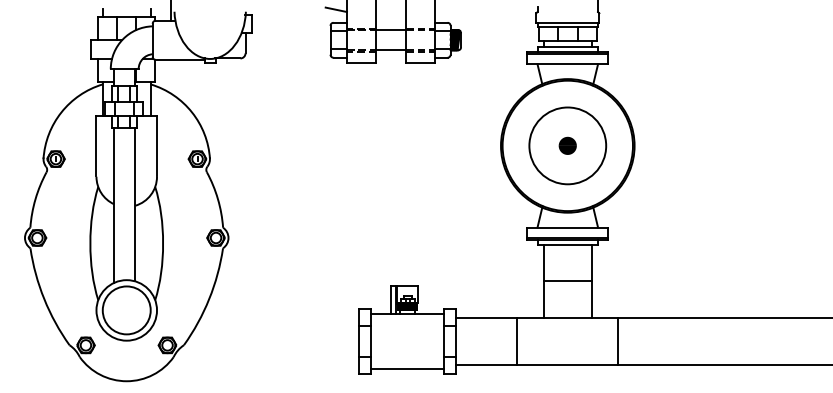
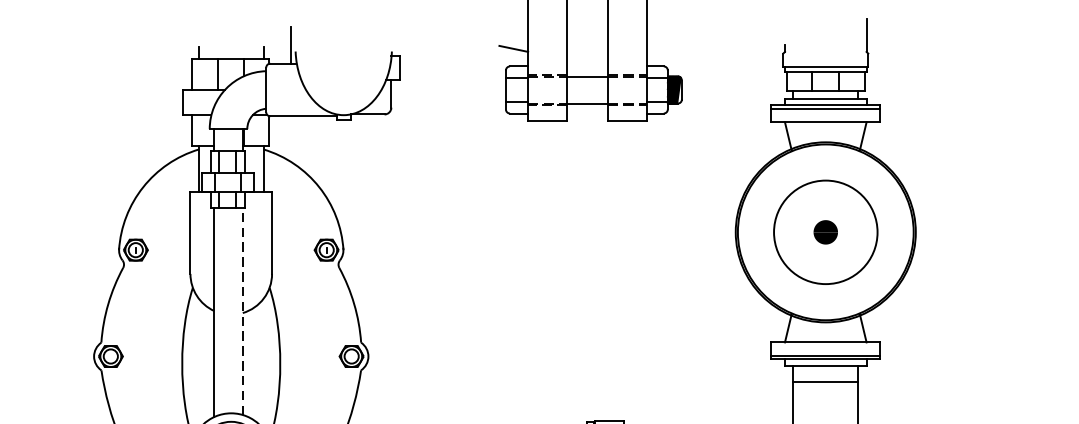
line: (135, 204) -> (243, 311), solid -> dashed
line: (567, 280) -> (825, 381), moved

